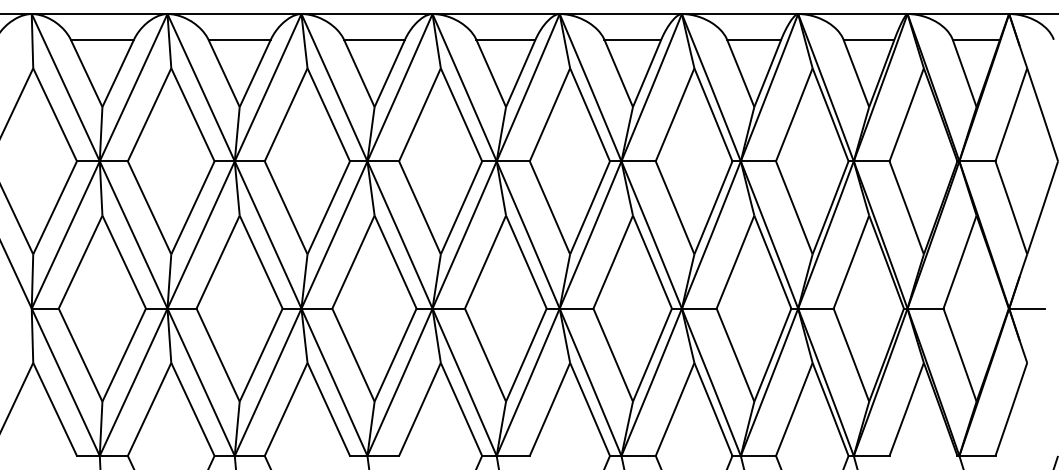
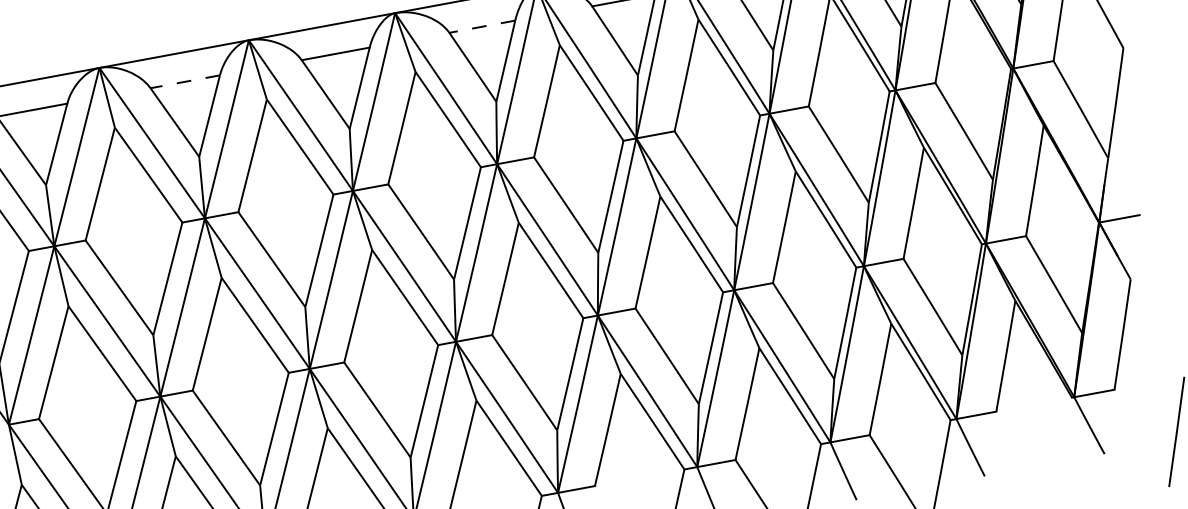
line: (239, 39) -> (185, 81), solid -> dashed
line: (505, 39) -> (481, 26), solid -> dashed

